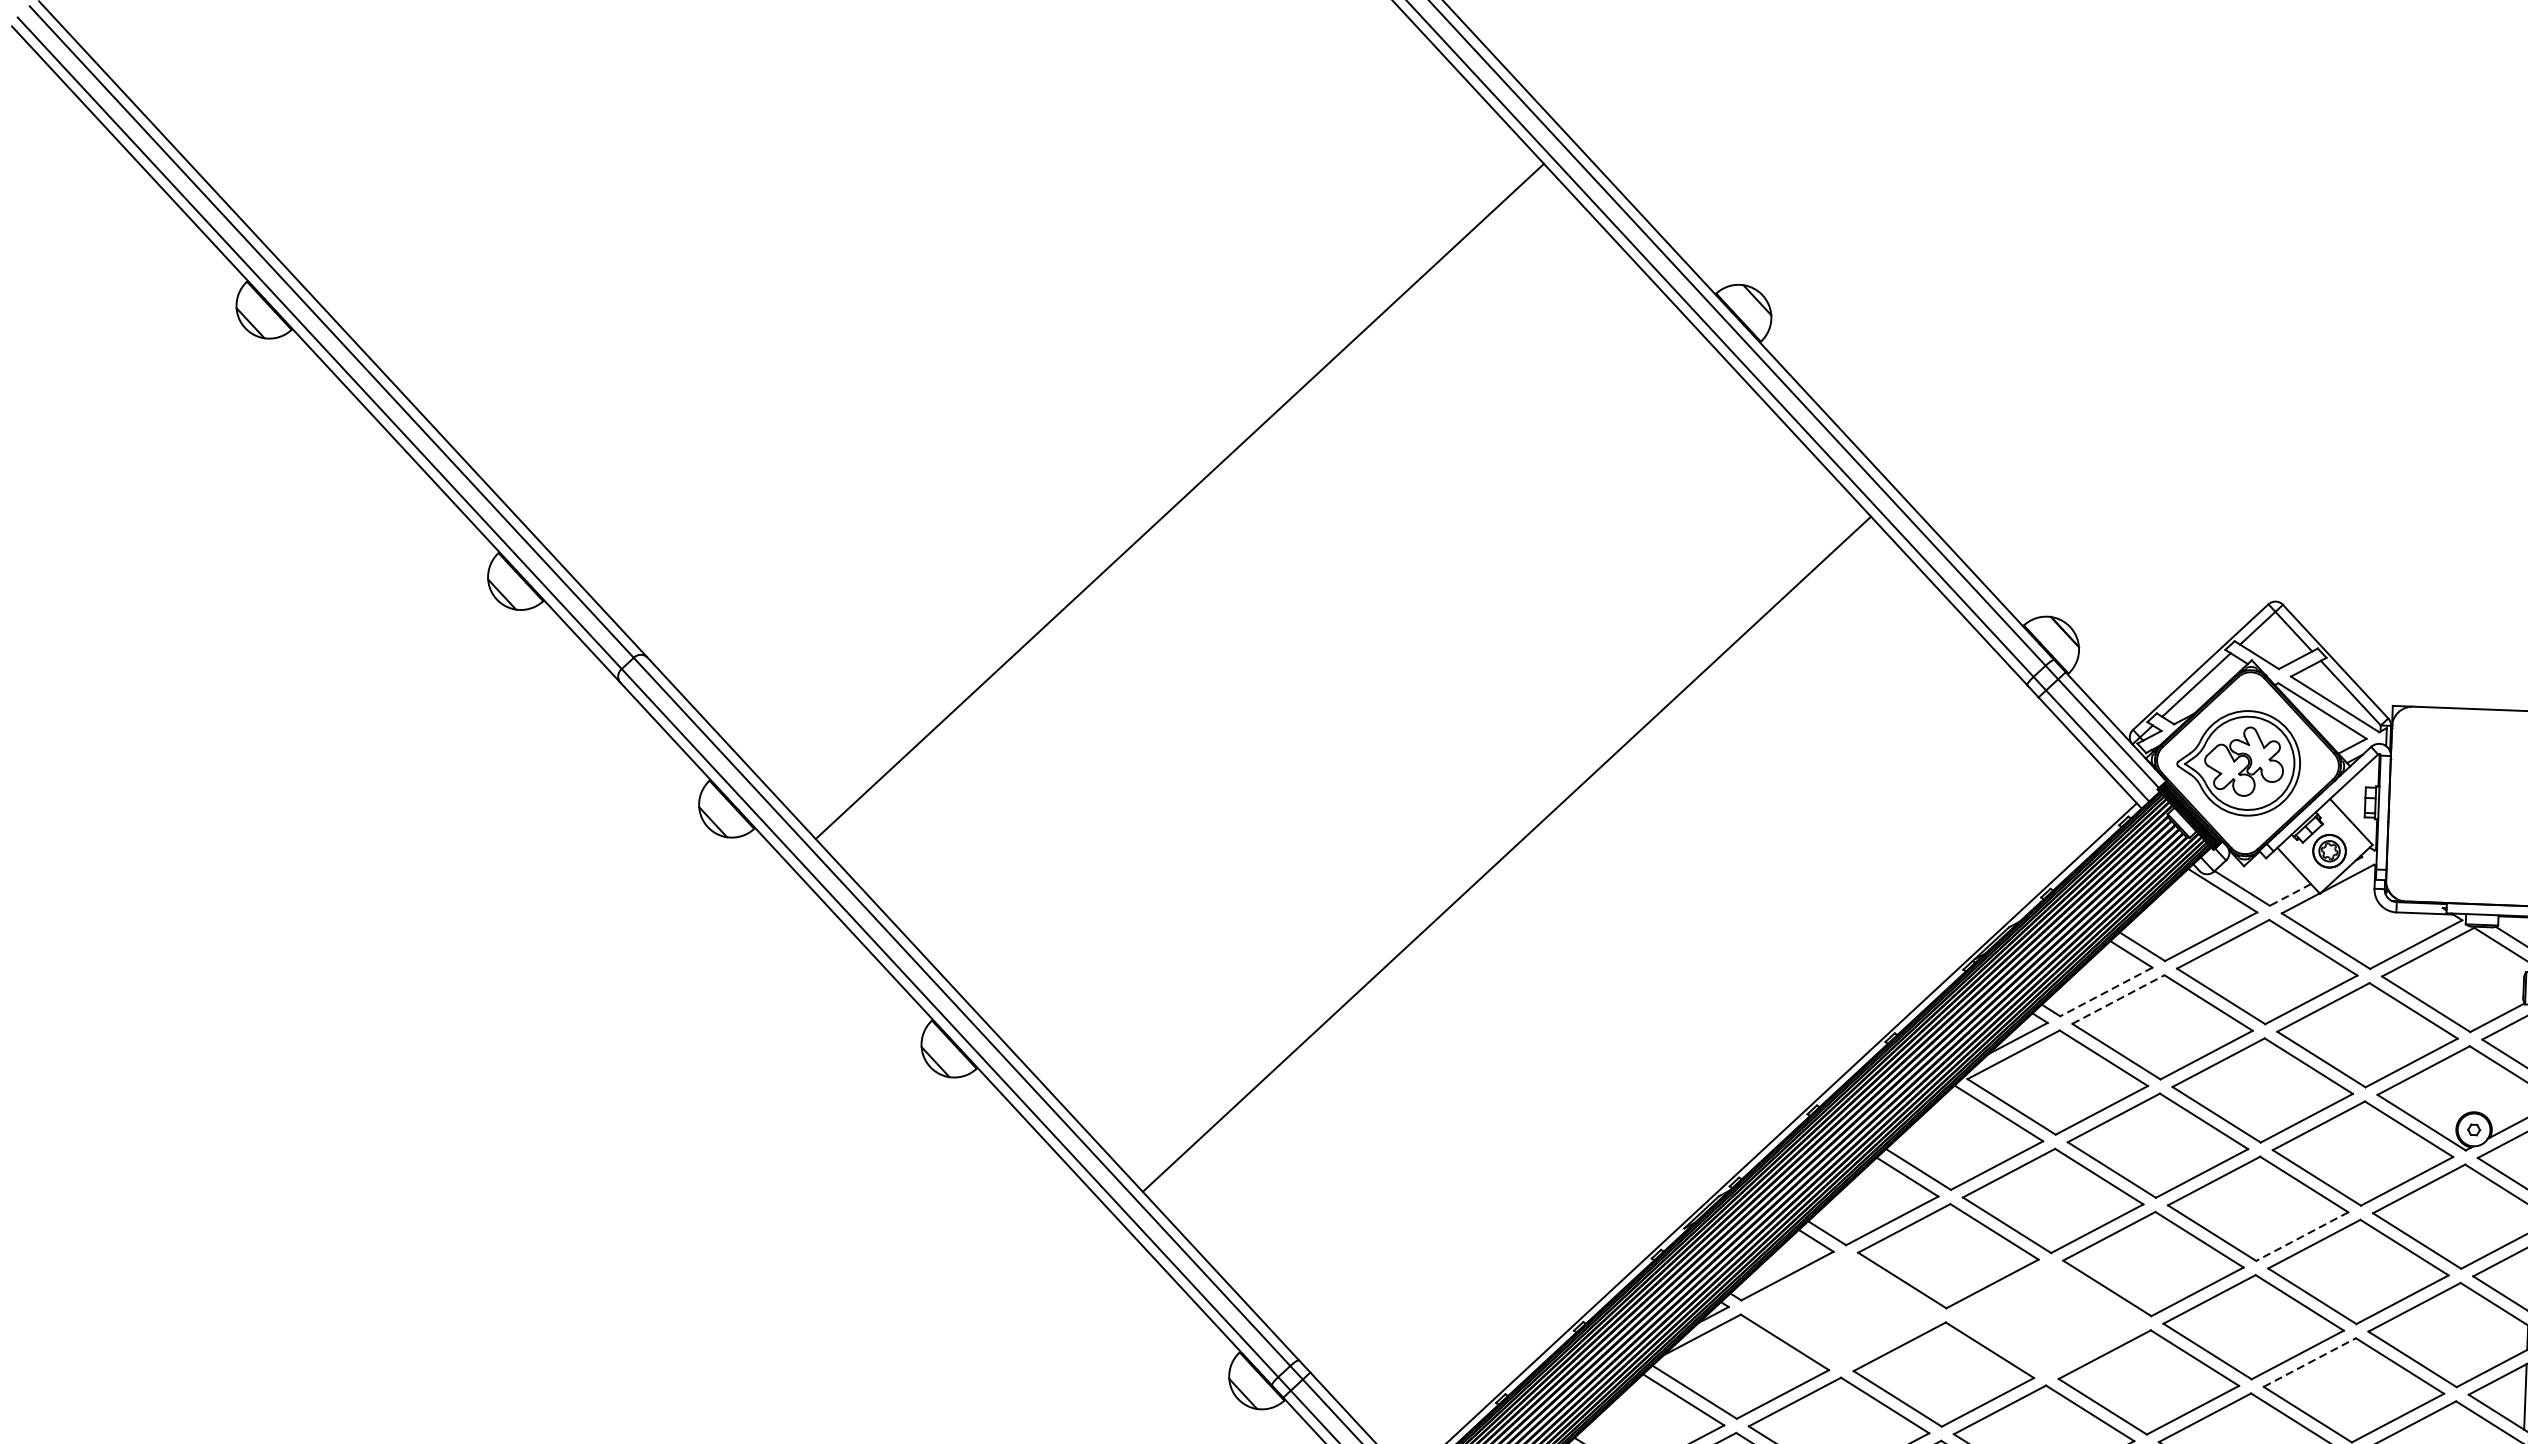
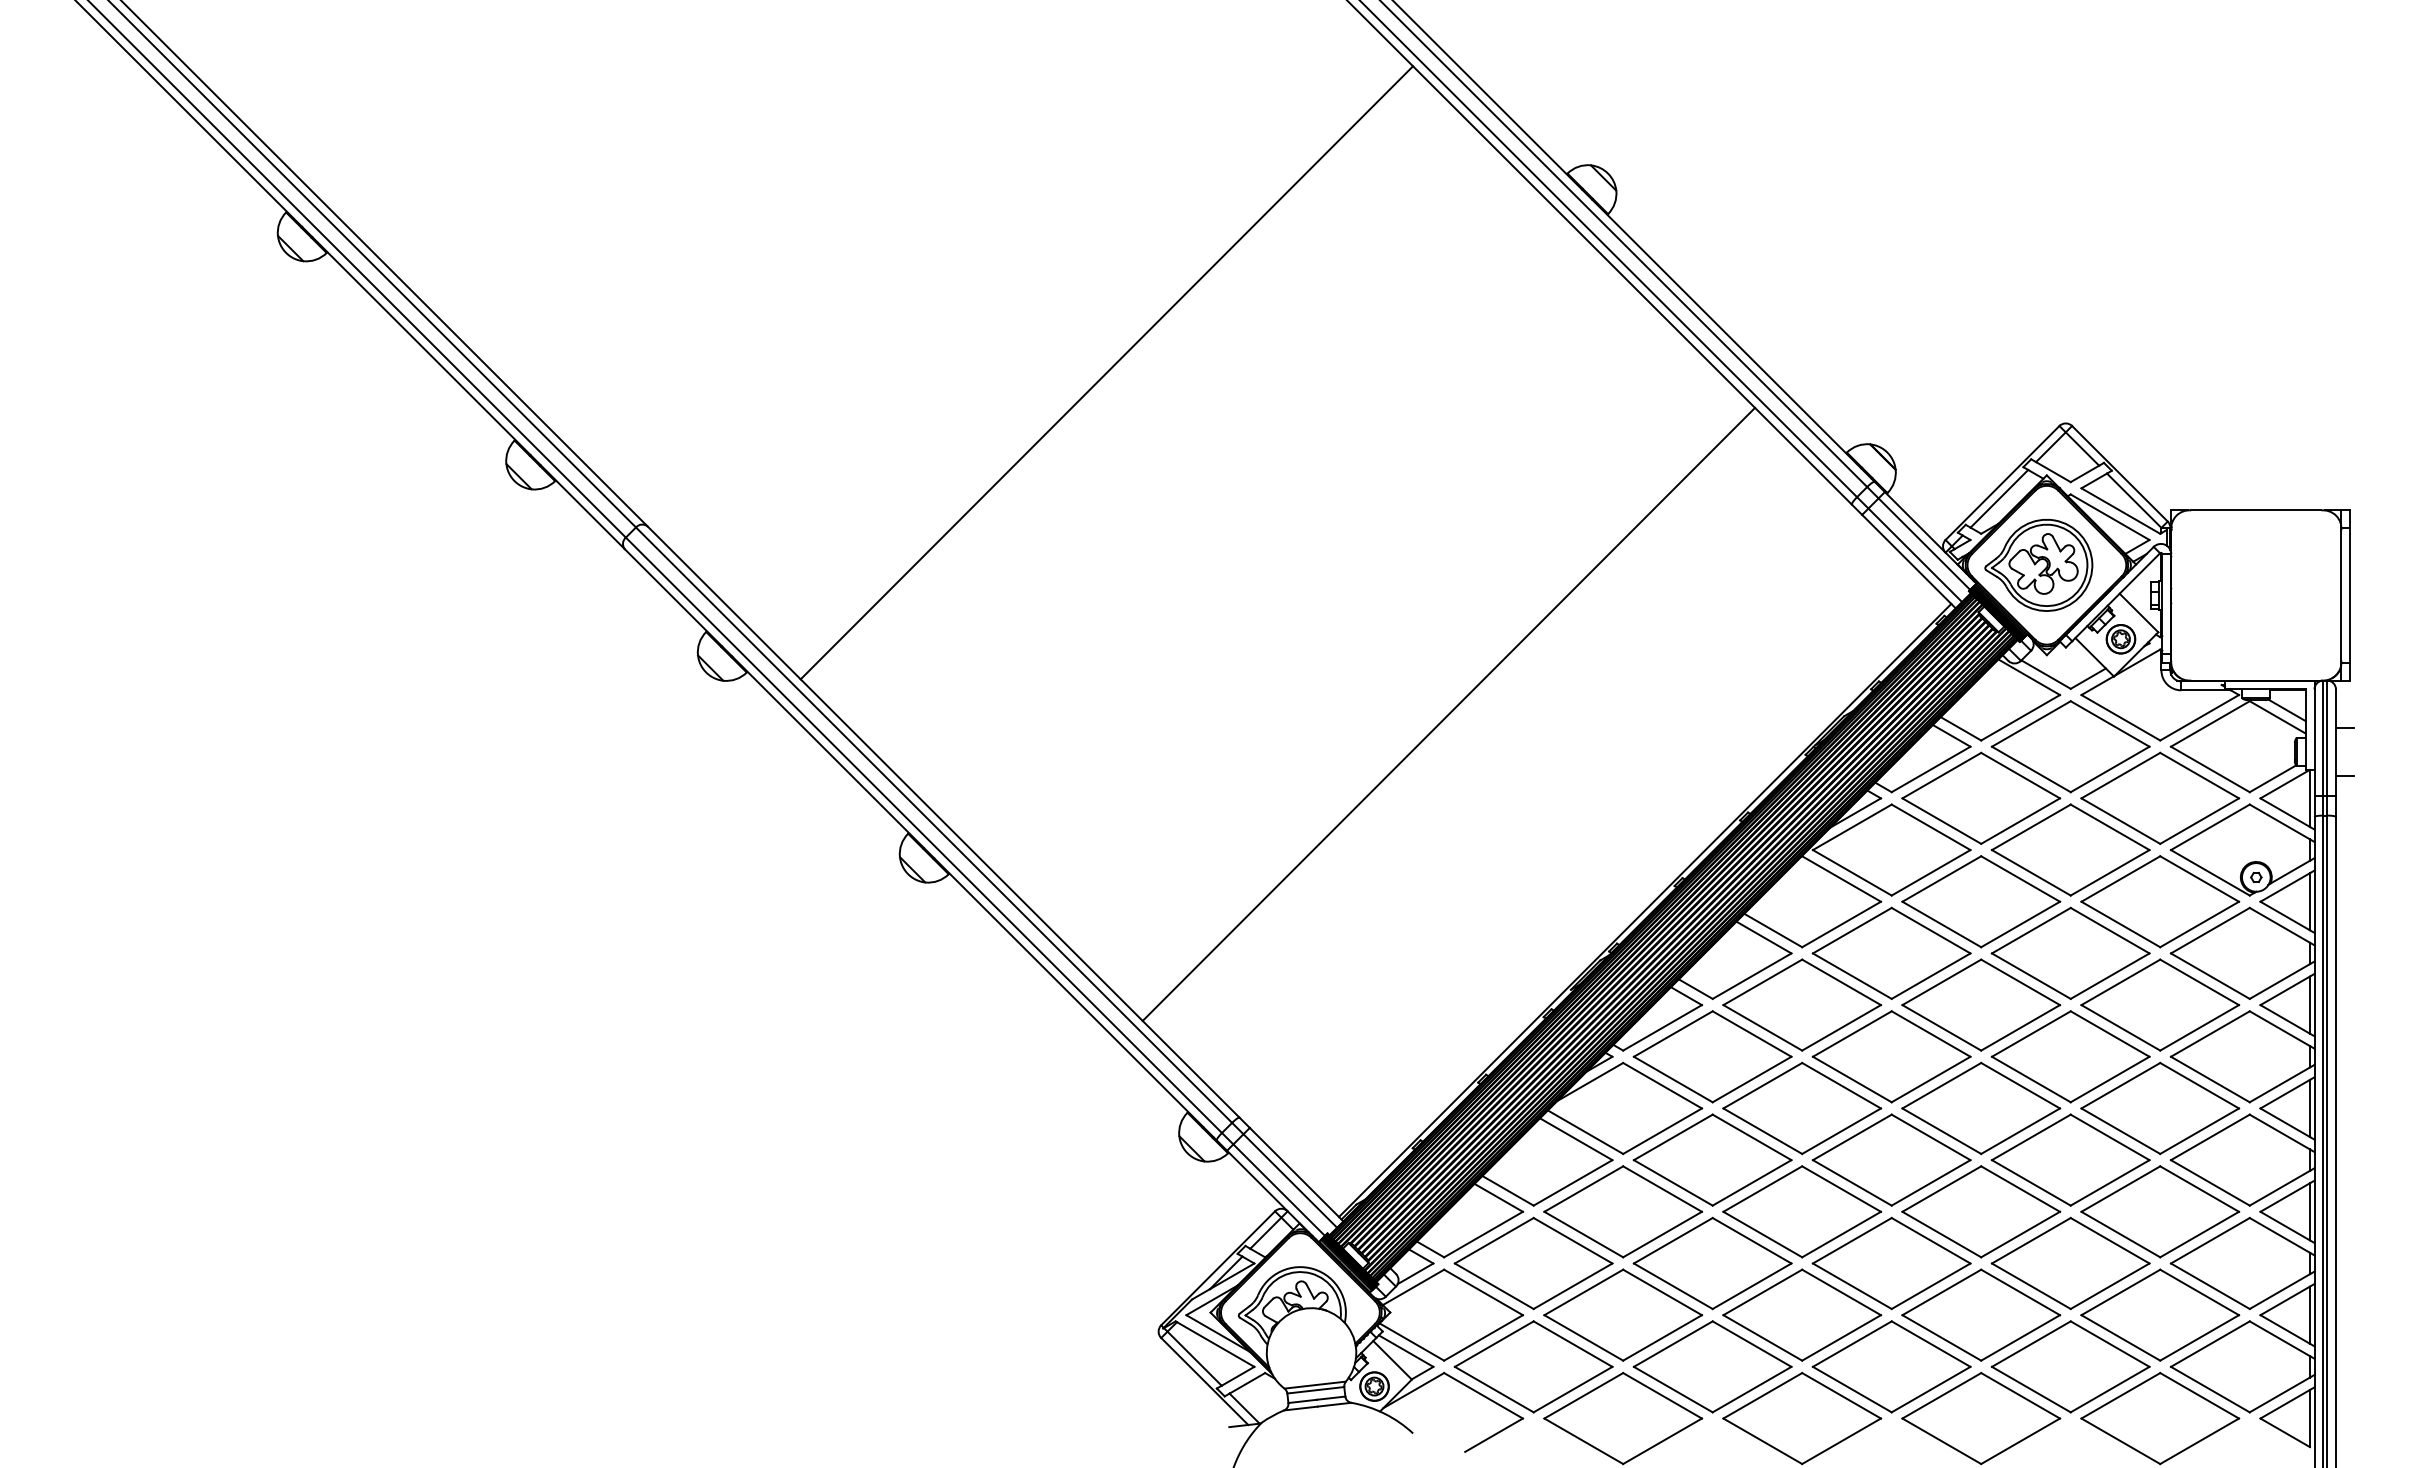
line: (1506, 853) -> (1448, 713), moved
line: (2289, 894) -> (2087, 678), dashed -> solid
line: (2105, 992) -> (1930, 769), dashed -> solid
line: (2119, 999) -> (1942, 775), dashed -> solid
line: (2301, 1236) -> (2109, 976), dashed -> solid
part: (1843, 1311) -> (1712, 1056), added
part: (2048, 1318) -> (1891, 1056), added
line: (2310, 1362) -> (2121, 1085), dashed -> solid

